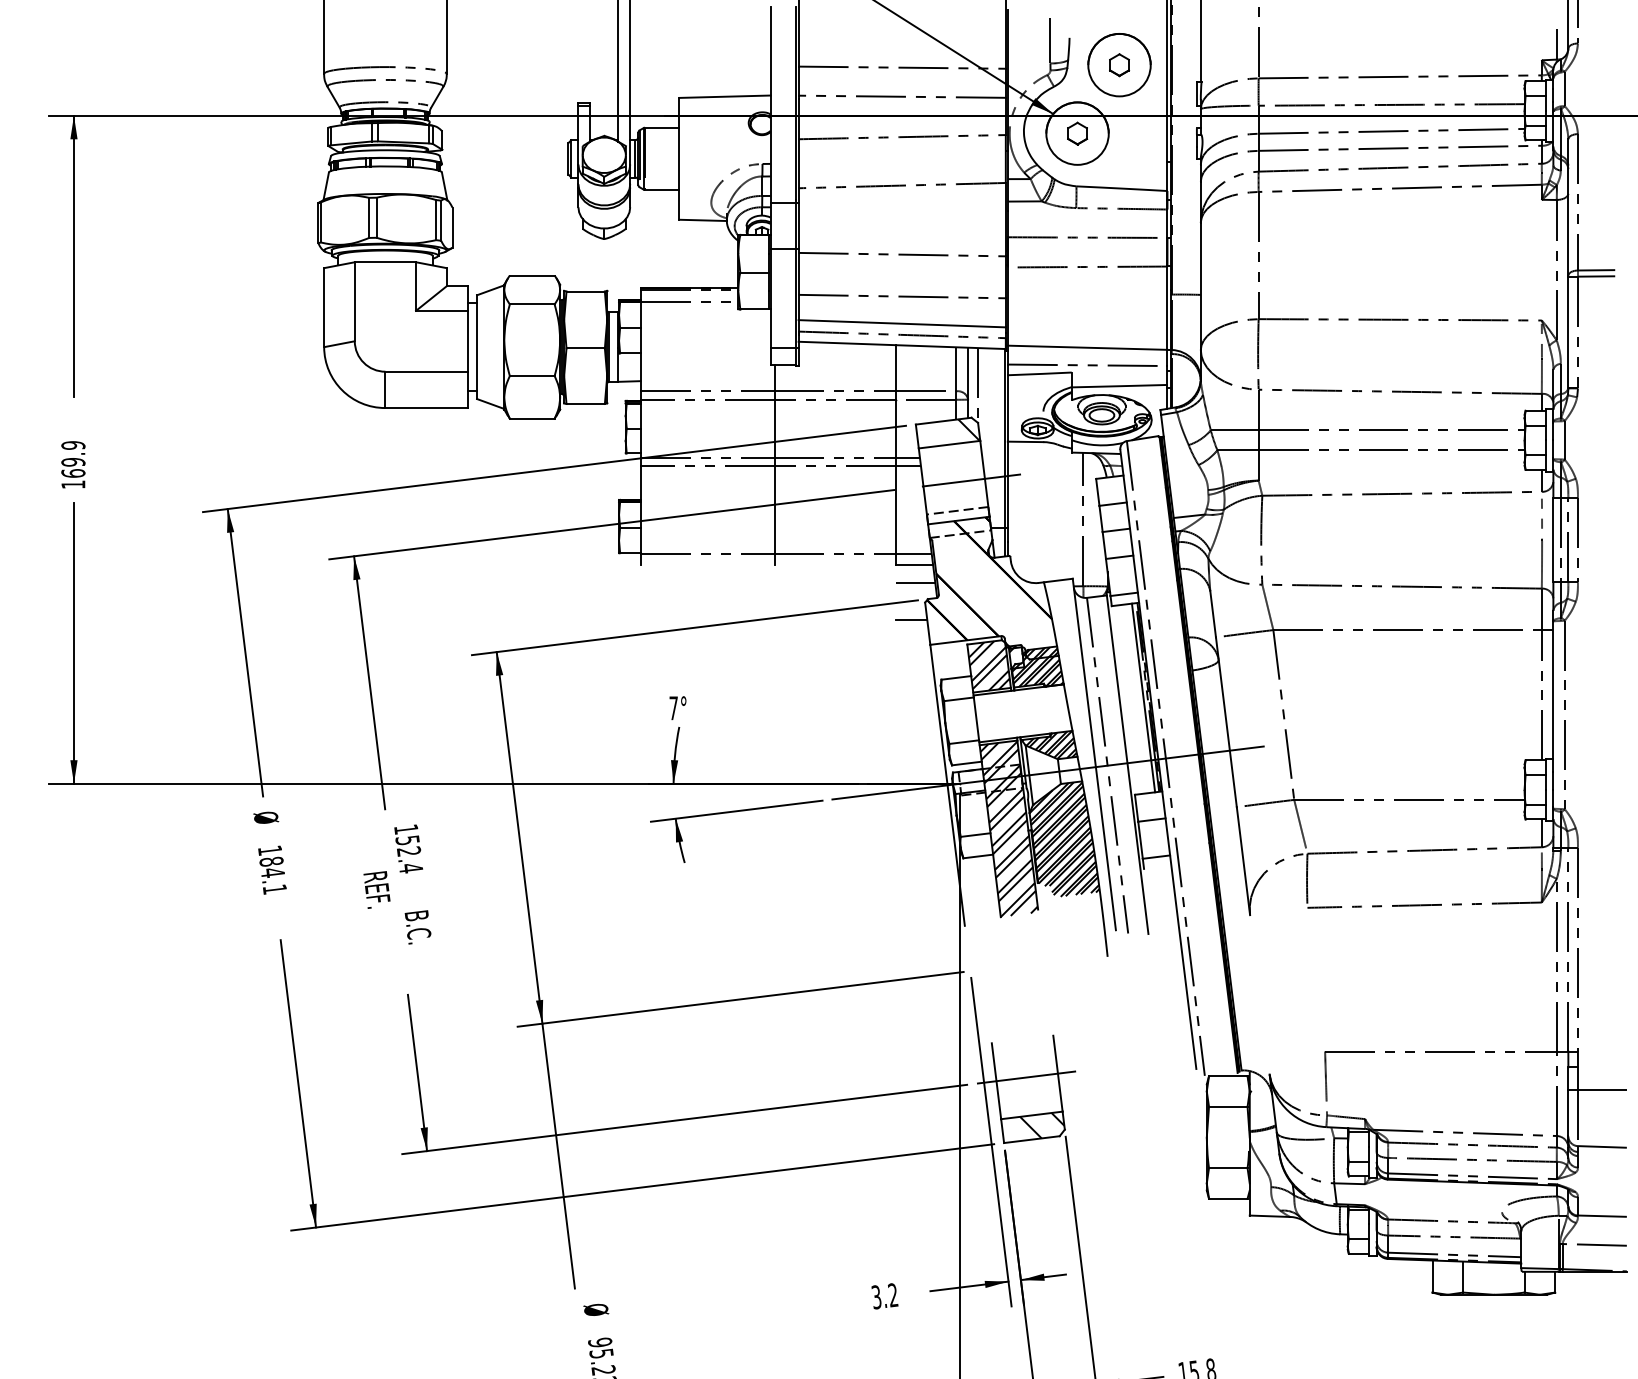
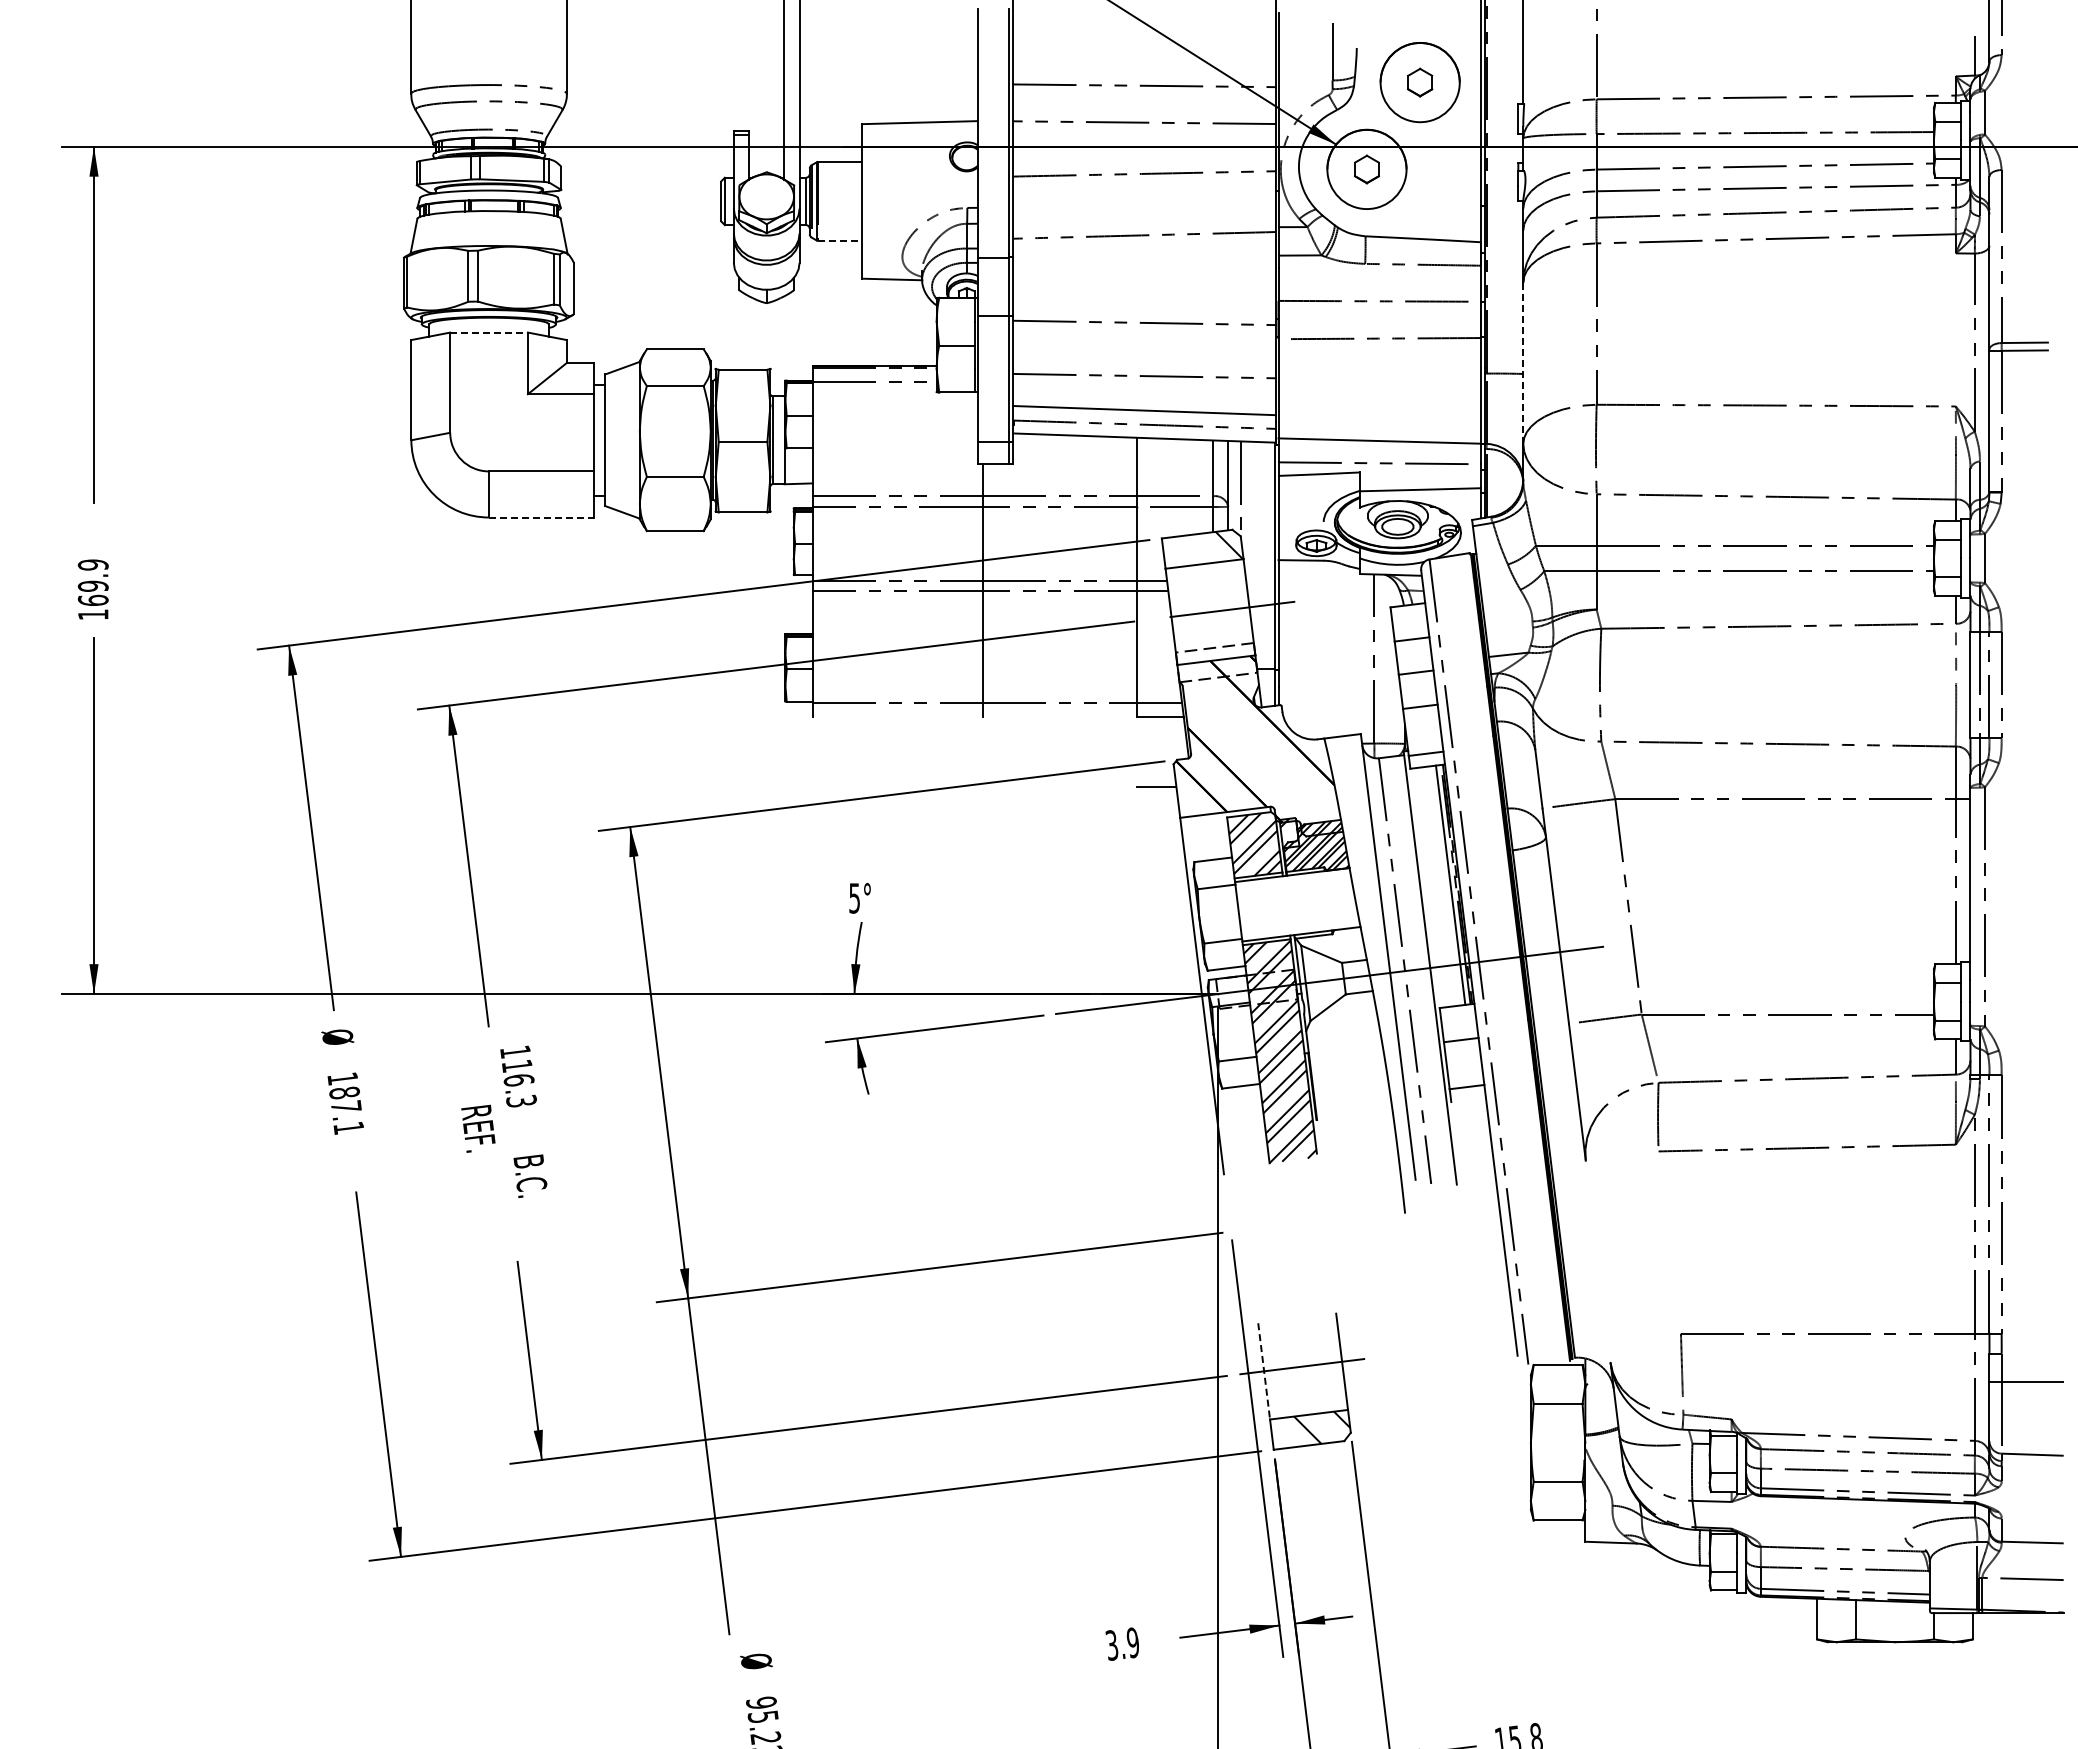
line: (662, 189) -> (840, 240), solid -> dashed
line: (385, 262) -> (489, 332), solid -> dashed
line: (1200, 286) -> (1523, 363), solid -> dashed
line: (426, 408) -> (541, 517), solid -> dashed
line: (915, 583) -> (1161, 739), removed
text: (673, 708) -> (854, 898), 7° -> 5°
hatch: (1048, 744) -> (1330, 944), removed
hatch: (1064, 839) -> (1350, 1064), removed
text: (408, 854) -> (518, 1083), 152.4 -> 116.3
text: (273, 872) -> (346, 1106), 184.1 -> 187.1
line: (996, 1081) -> (1264, 1371), solid -> dashed
text: (892, 1294) -> (1132, 1642), 3.2 -> 3.9

